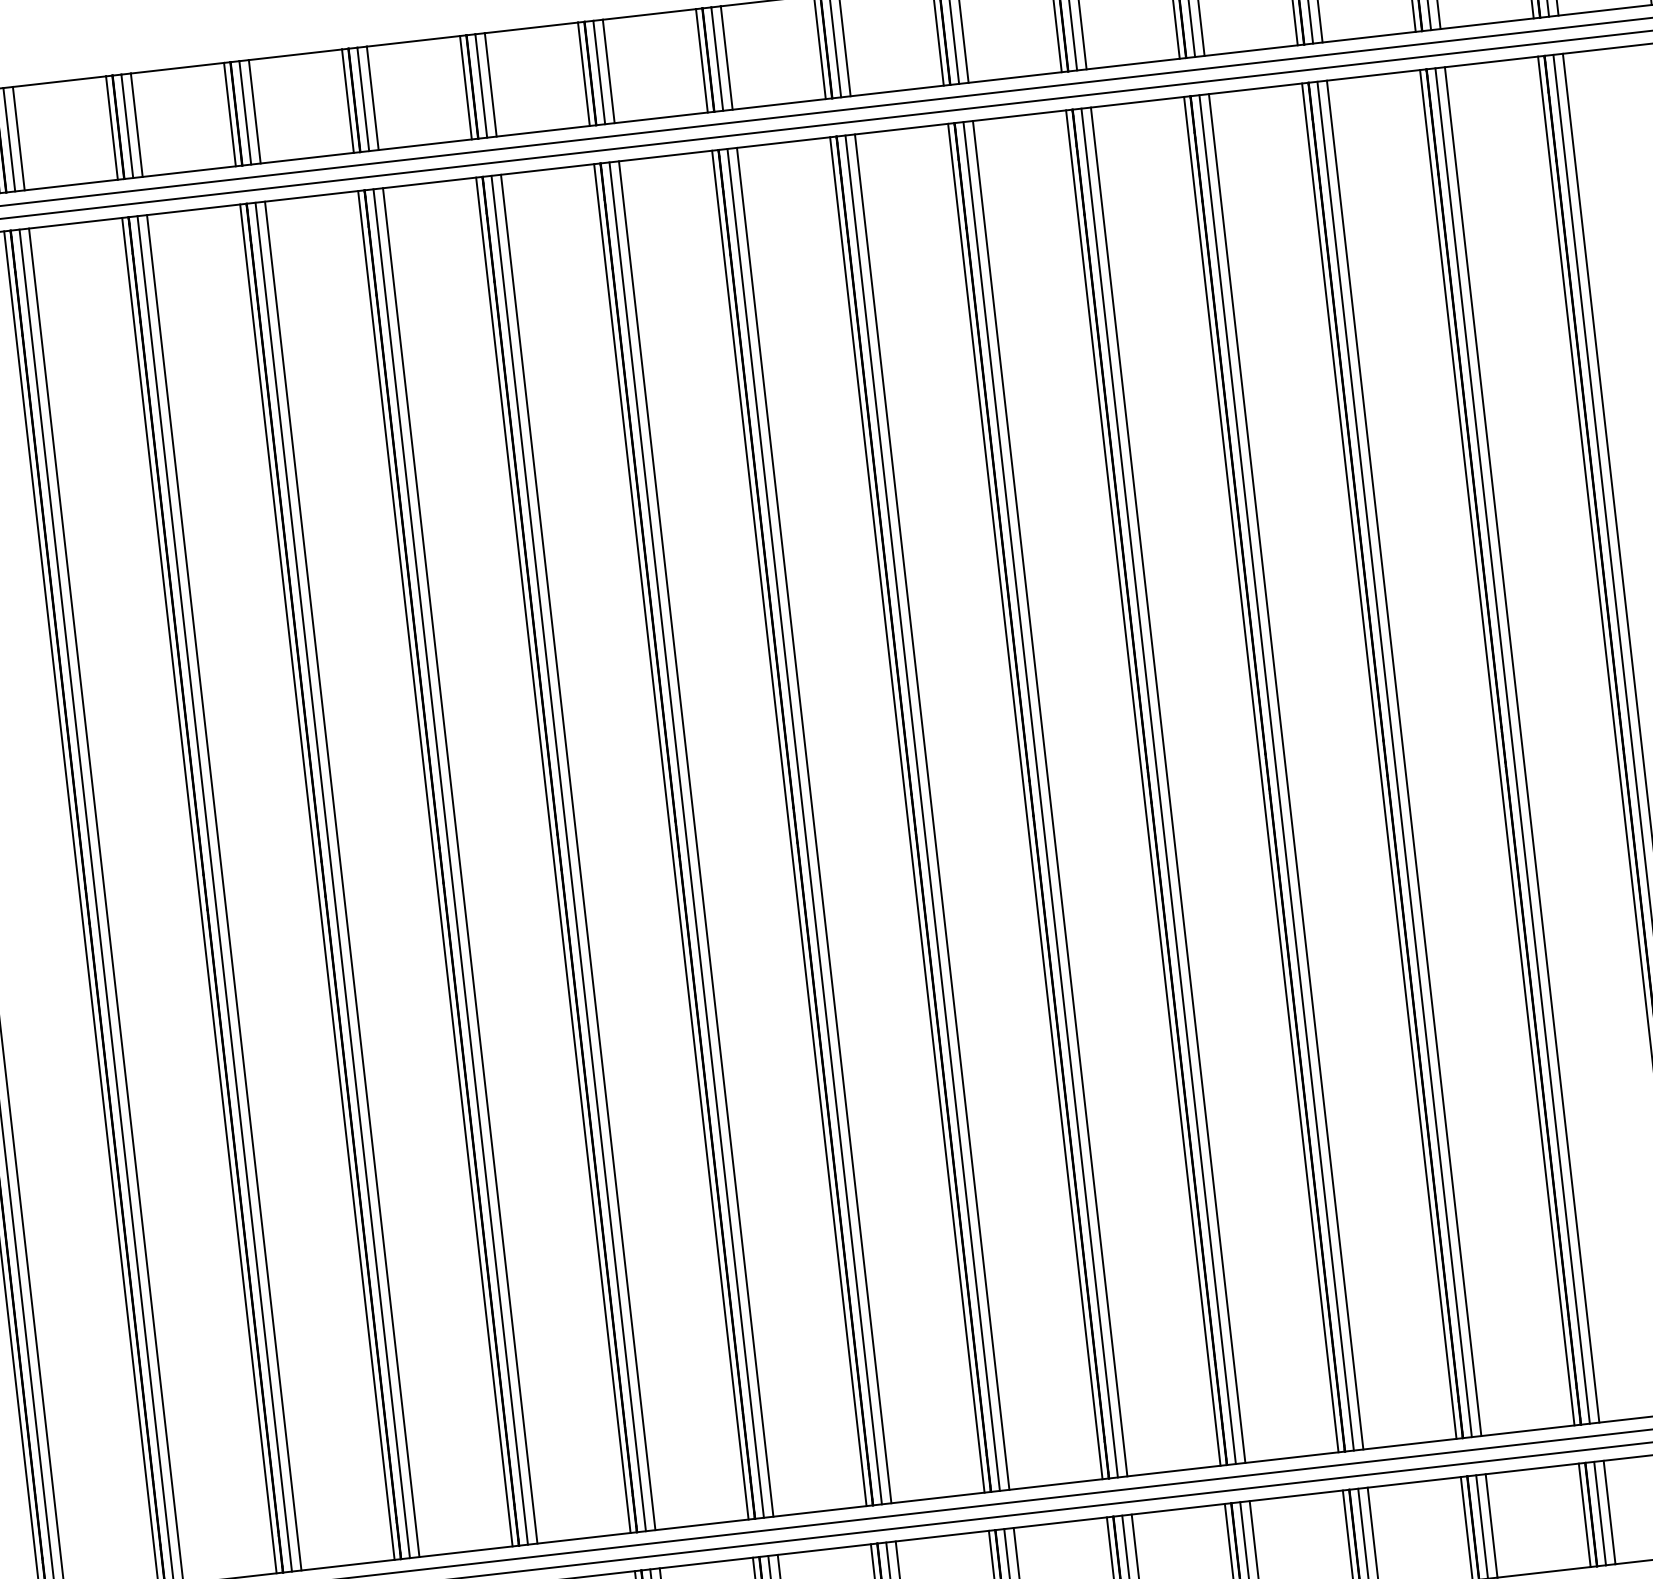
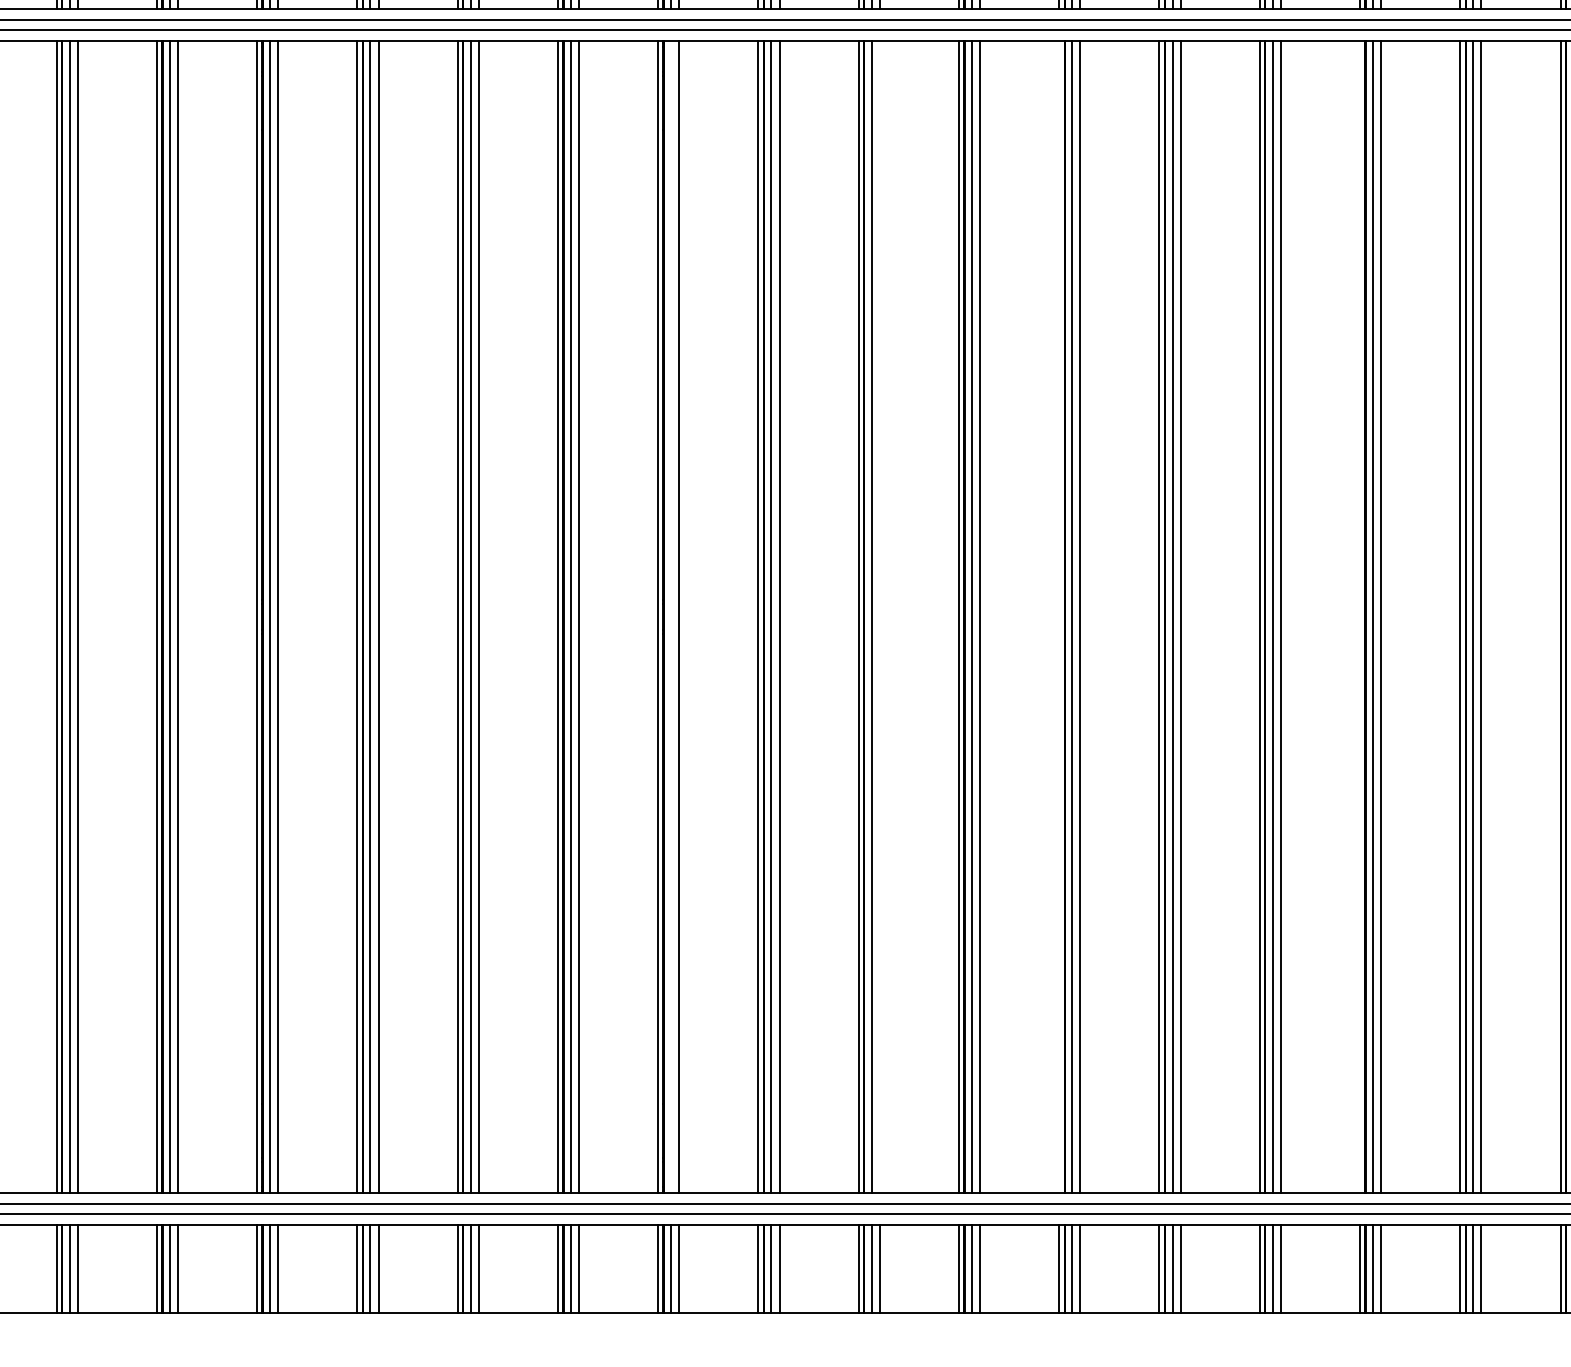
line: (1496, 747) -> (1359, 616), removed
line: (1143, 787) -> (1059, 616), removed
line: (931, 811) -> (879, 616), removed
line: (686, 839) -> (671, 616), removed

